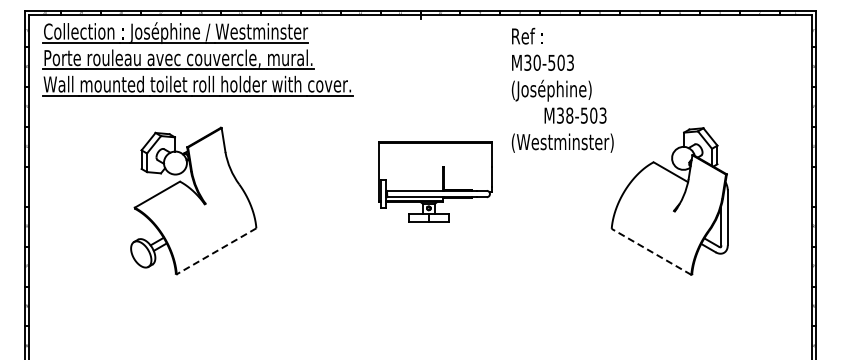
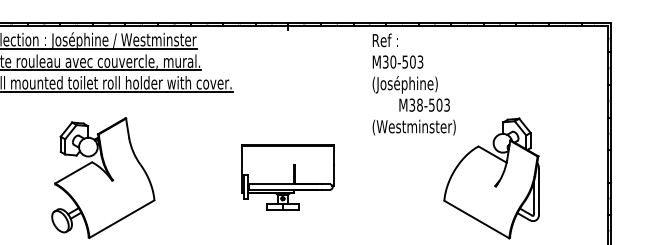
text: (562, 89) -> (414, 83), moved
part: (435, 181) -> (288, 176), moved
line: (216, 251) -> (121, 219), dashed -> solid
line: (651, 251) -> (476, 219), dashed -> solid

